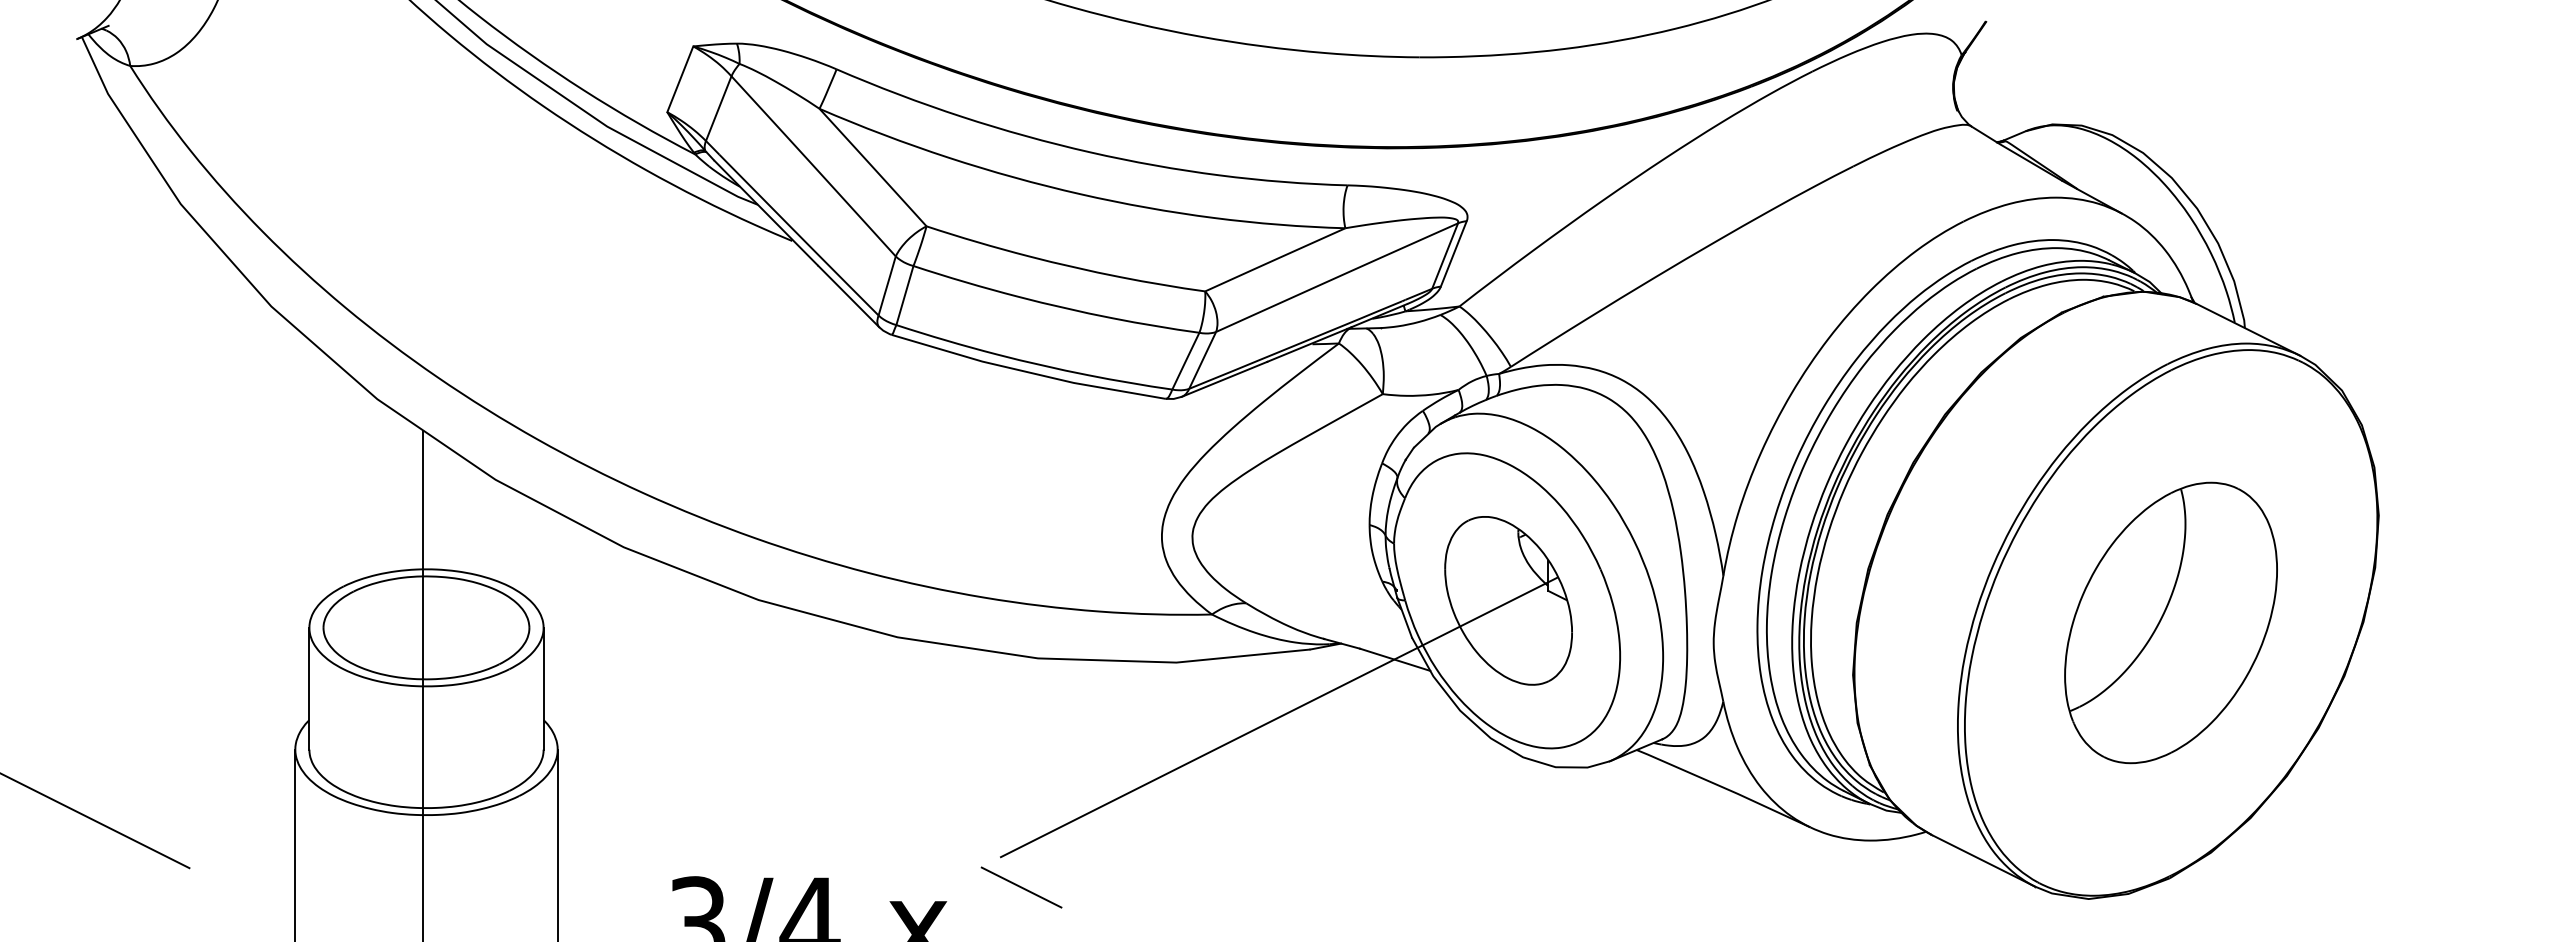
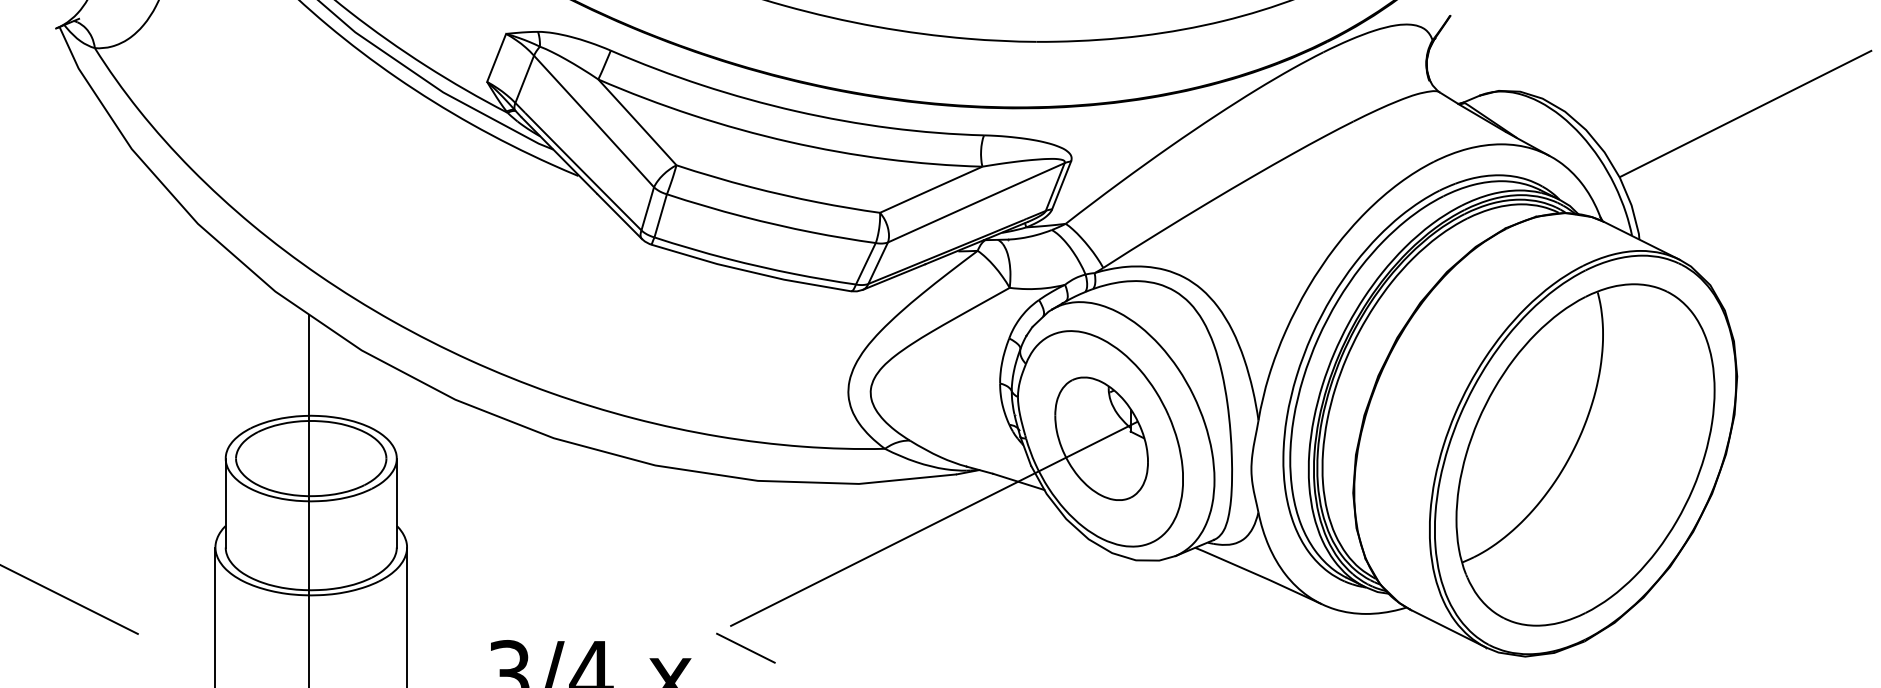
line: (2390, 155) -> (1745, 113), added
part: (2170, 622) -> (1585, 454), size x1.67

